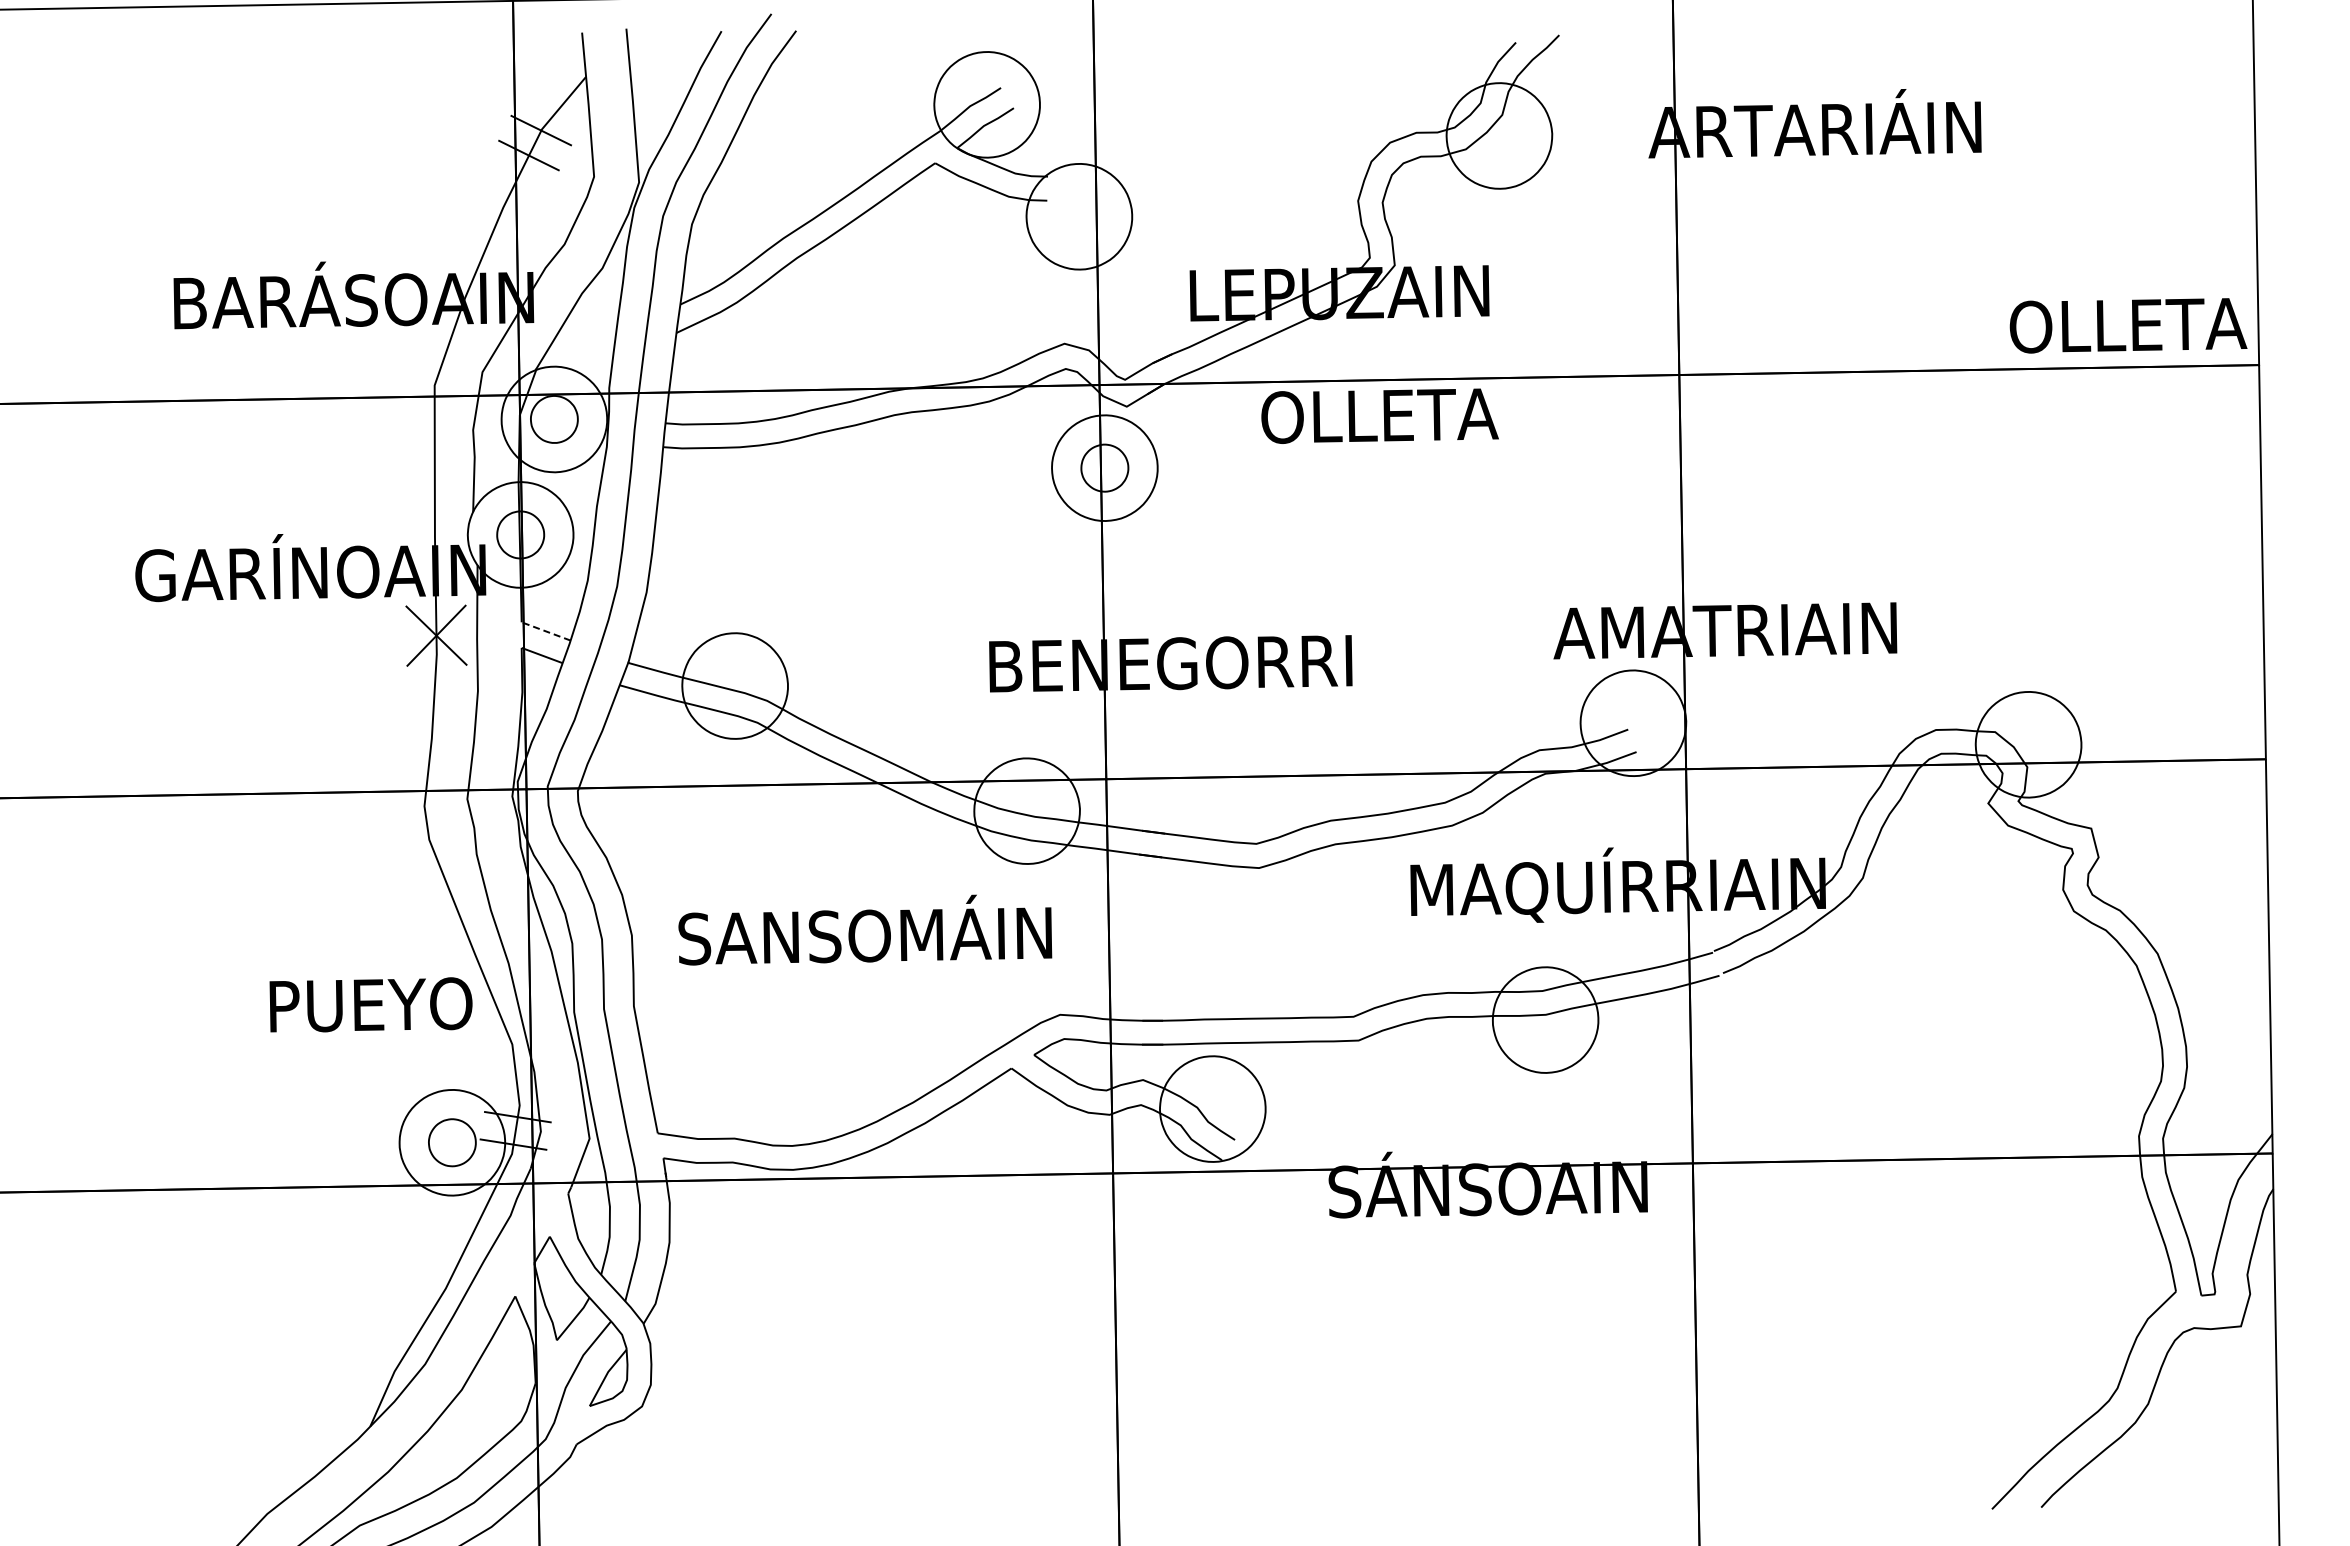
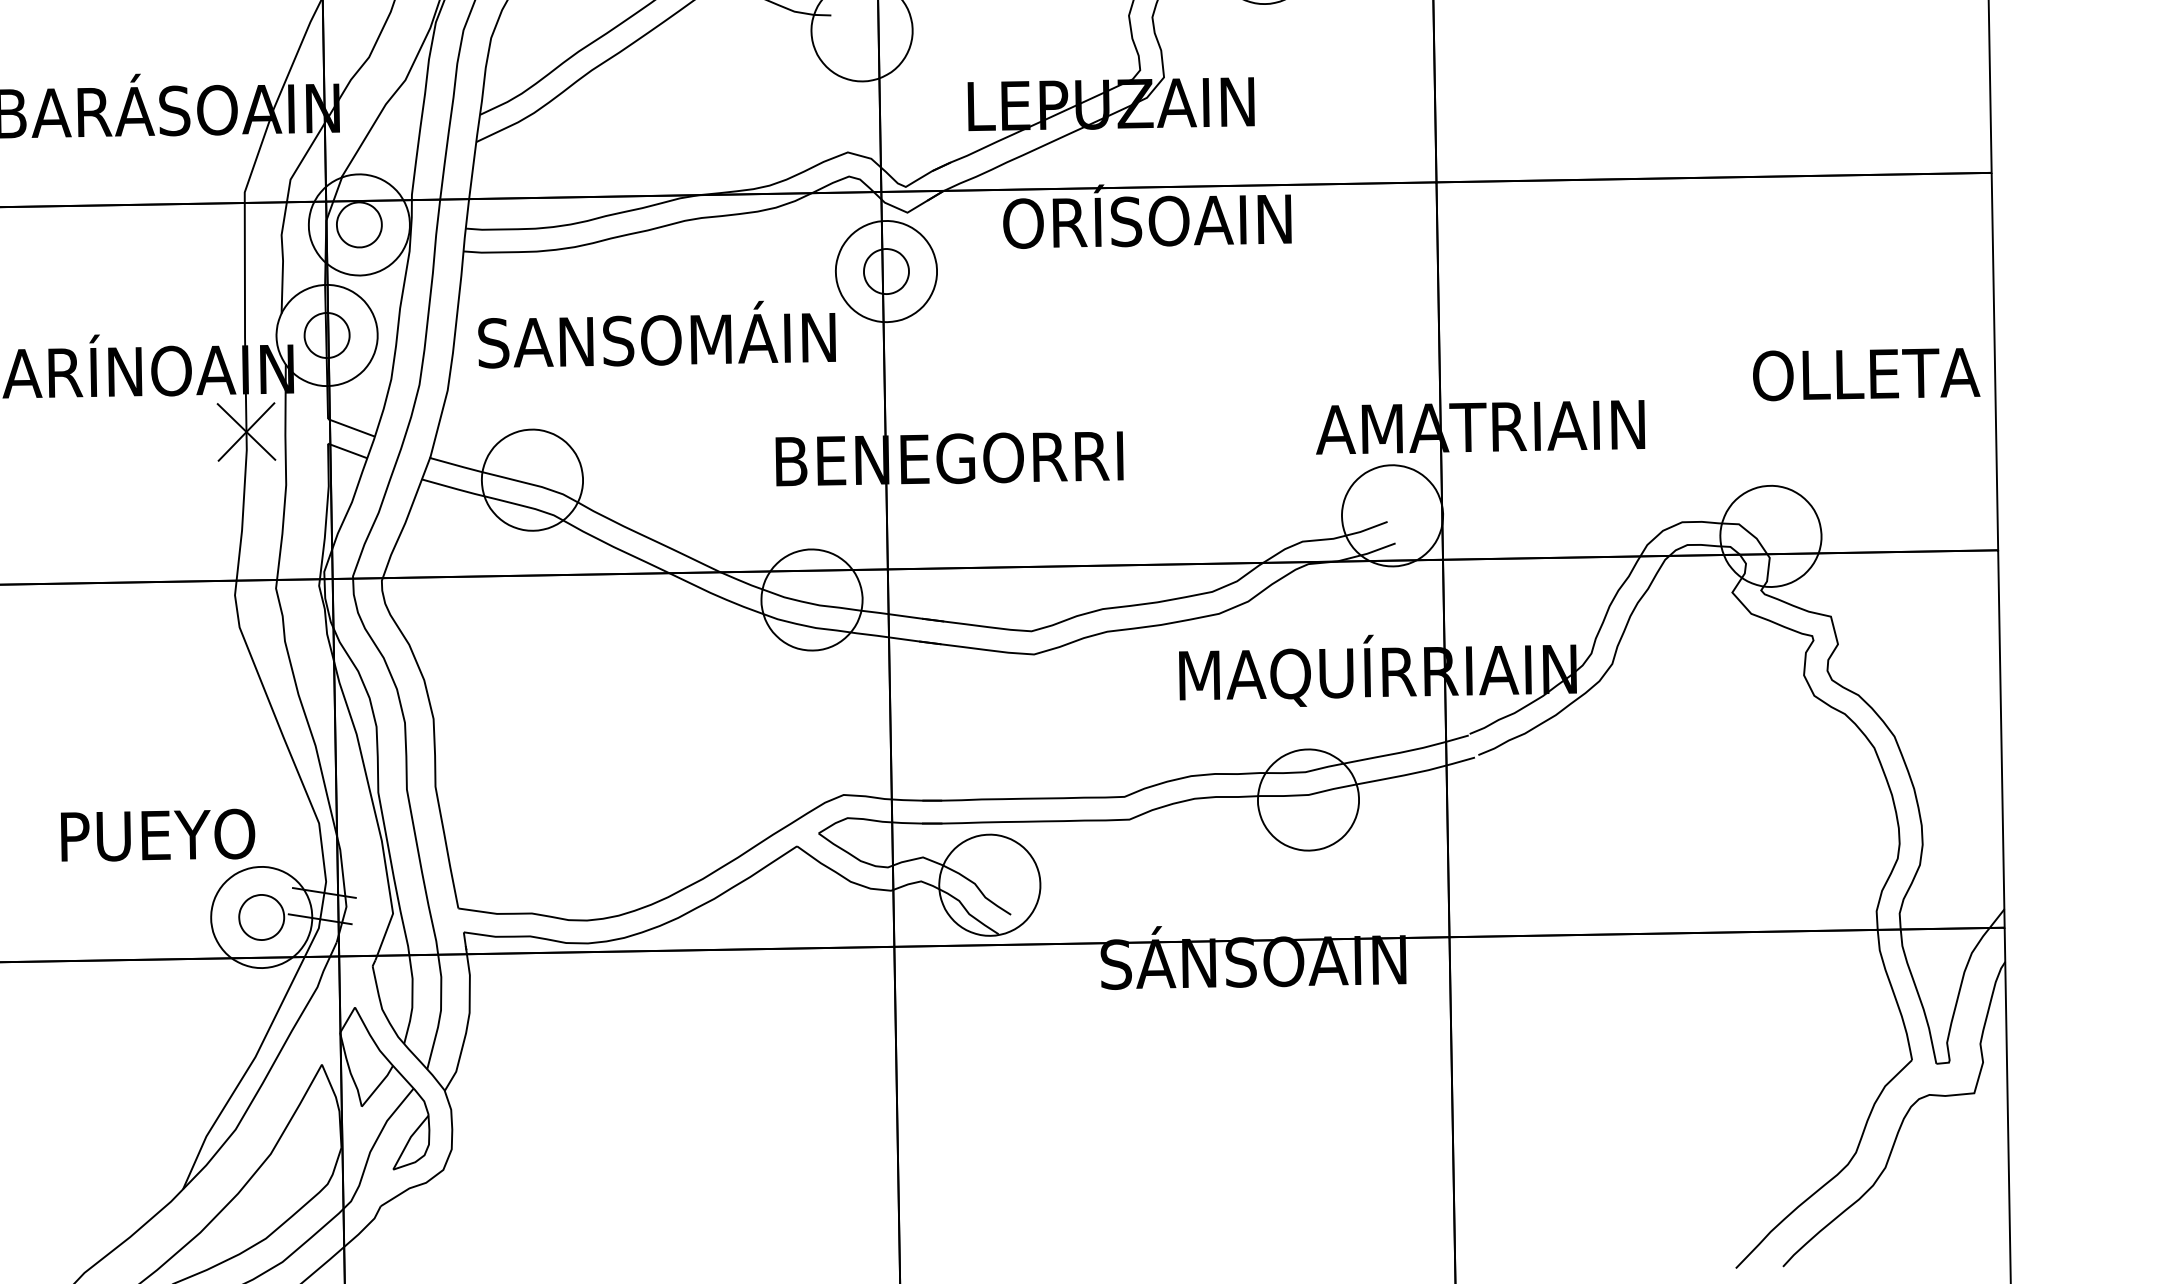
text: (2128, 325) -> (1866, 374), moved
text: (1377, 410) -> (1147, 216), OLLETA -> ORÍSOAIN
line: (545, 631) -> (350, 427), dashed -> solid
text: (865, 929) -> (657, 334), moved
text: (370, 1004) -> (157, 834), moved

